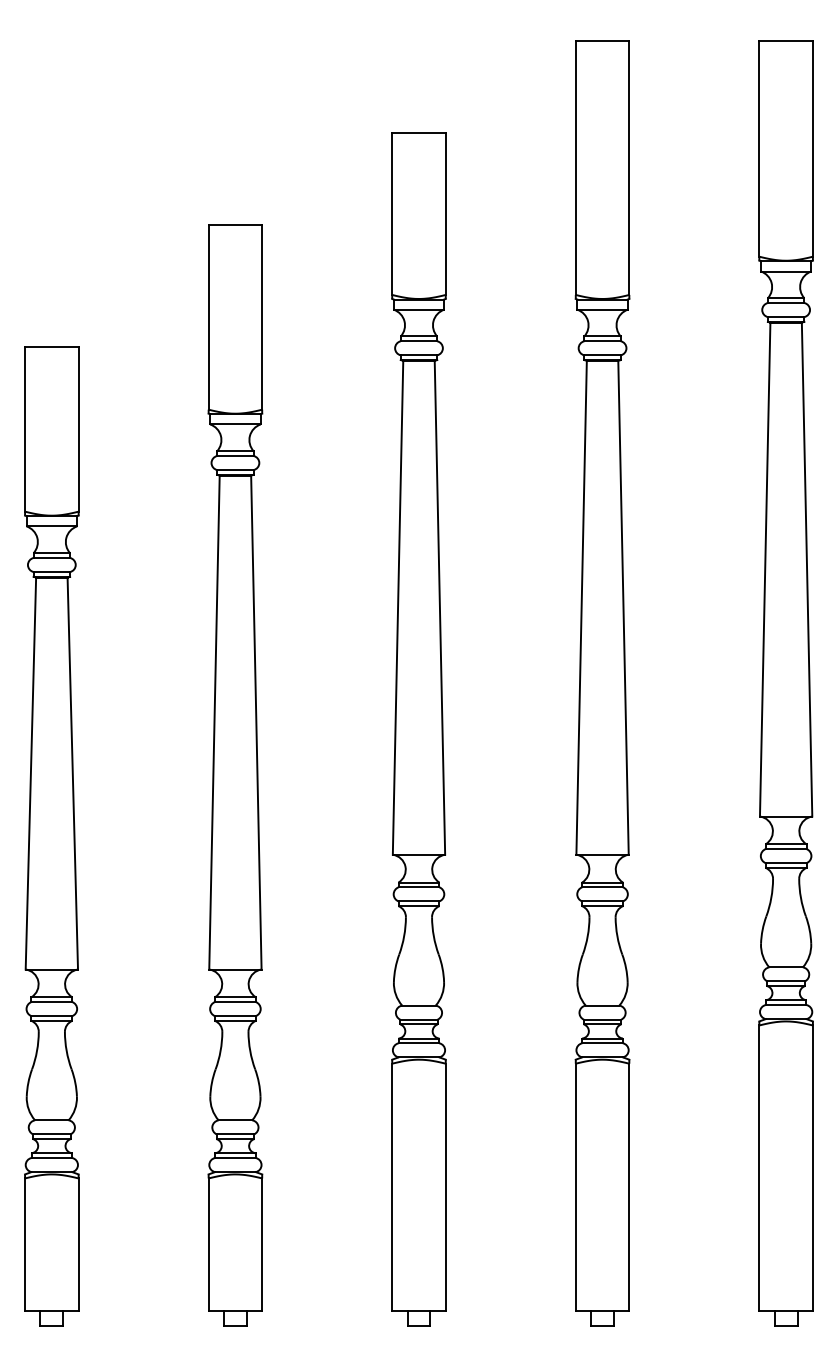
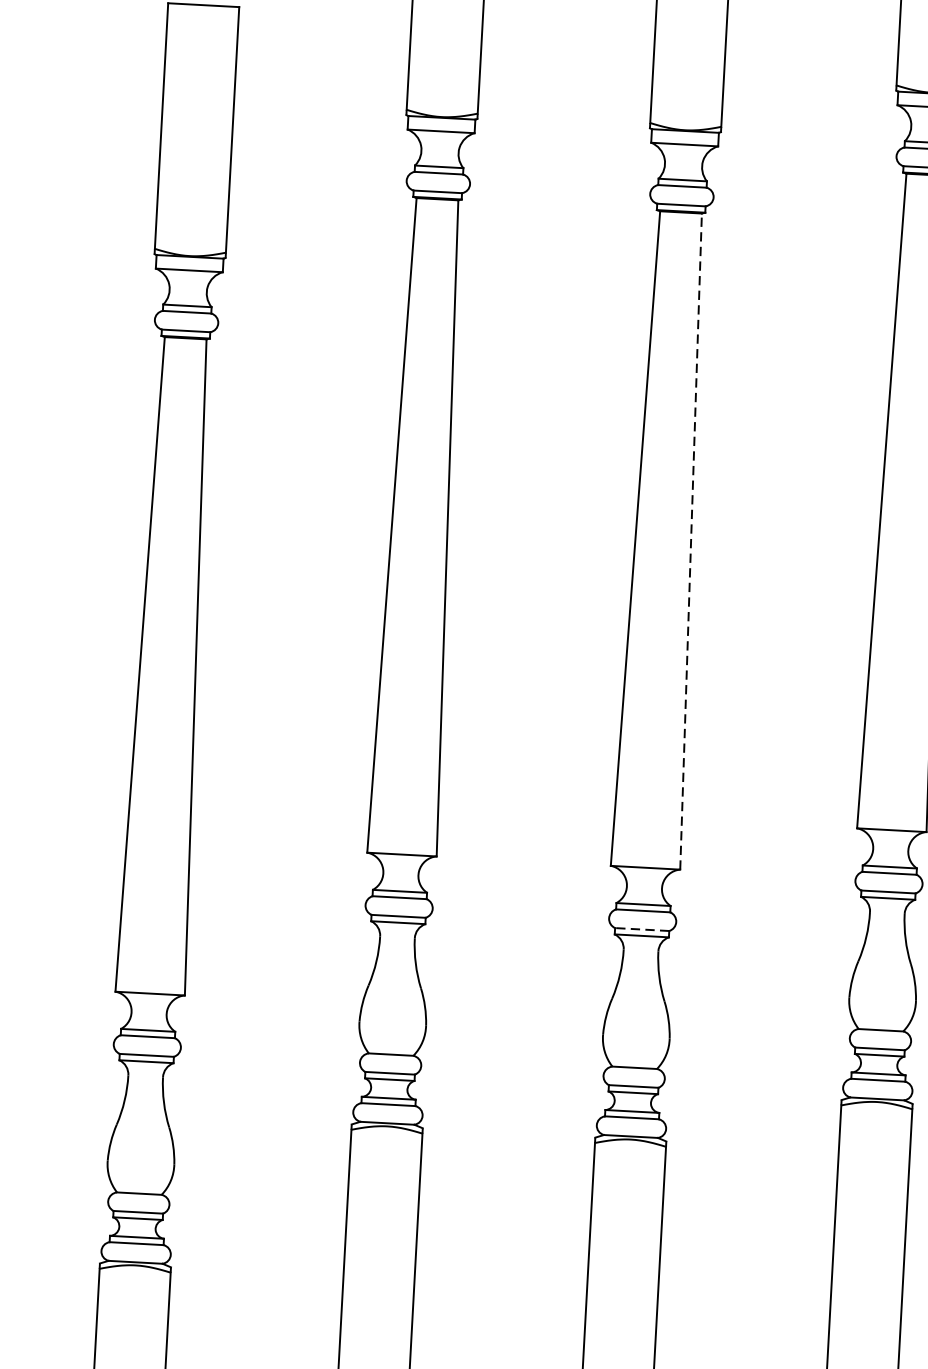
line: (623, 607) -> (691, 541), solid -> dashed
line: (602, 901) -> (642, 929), solid -> dashed

